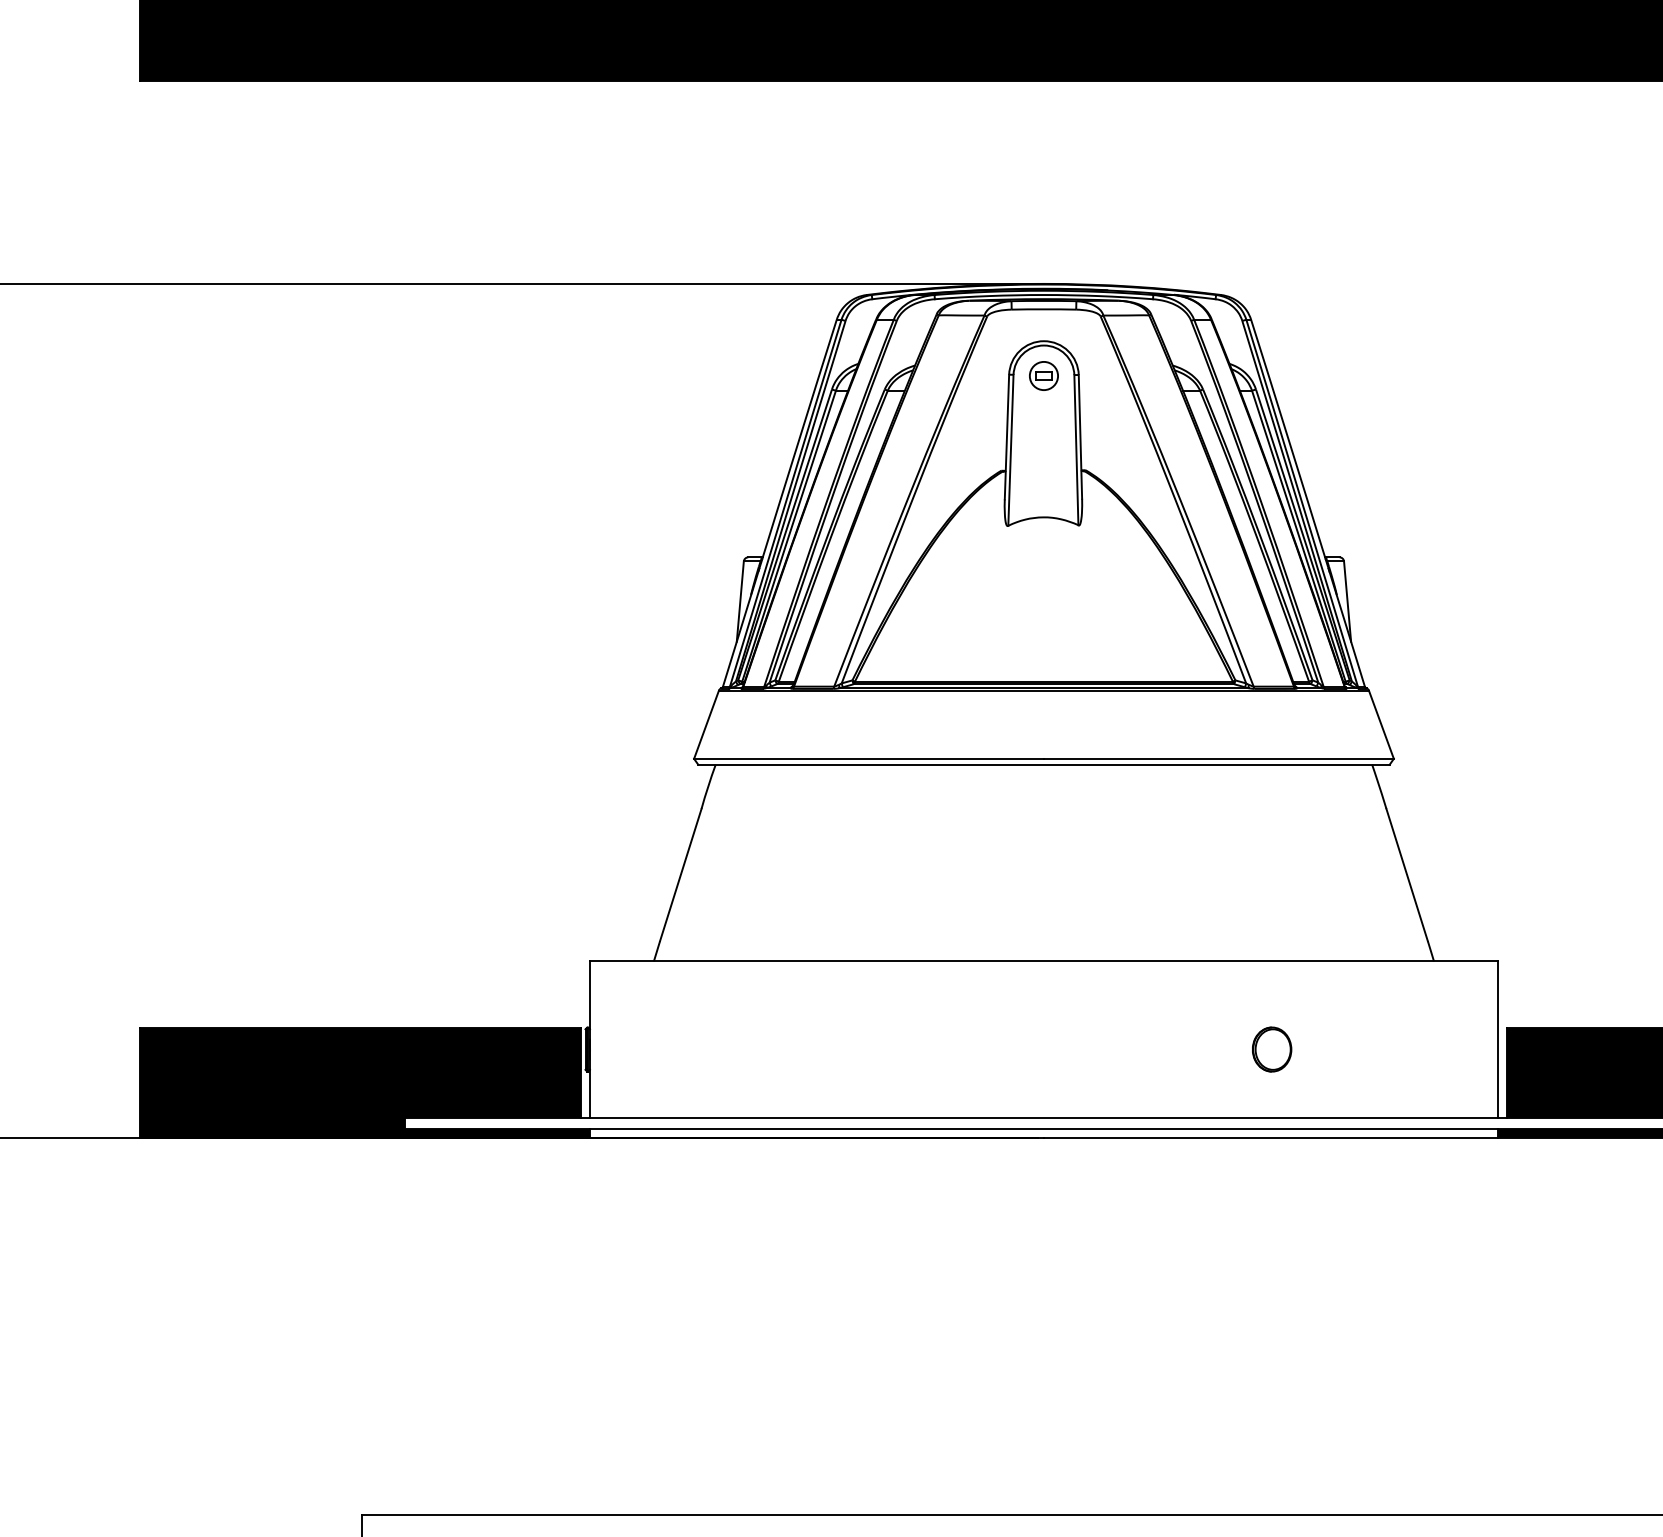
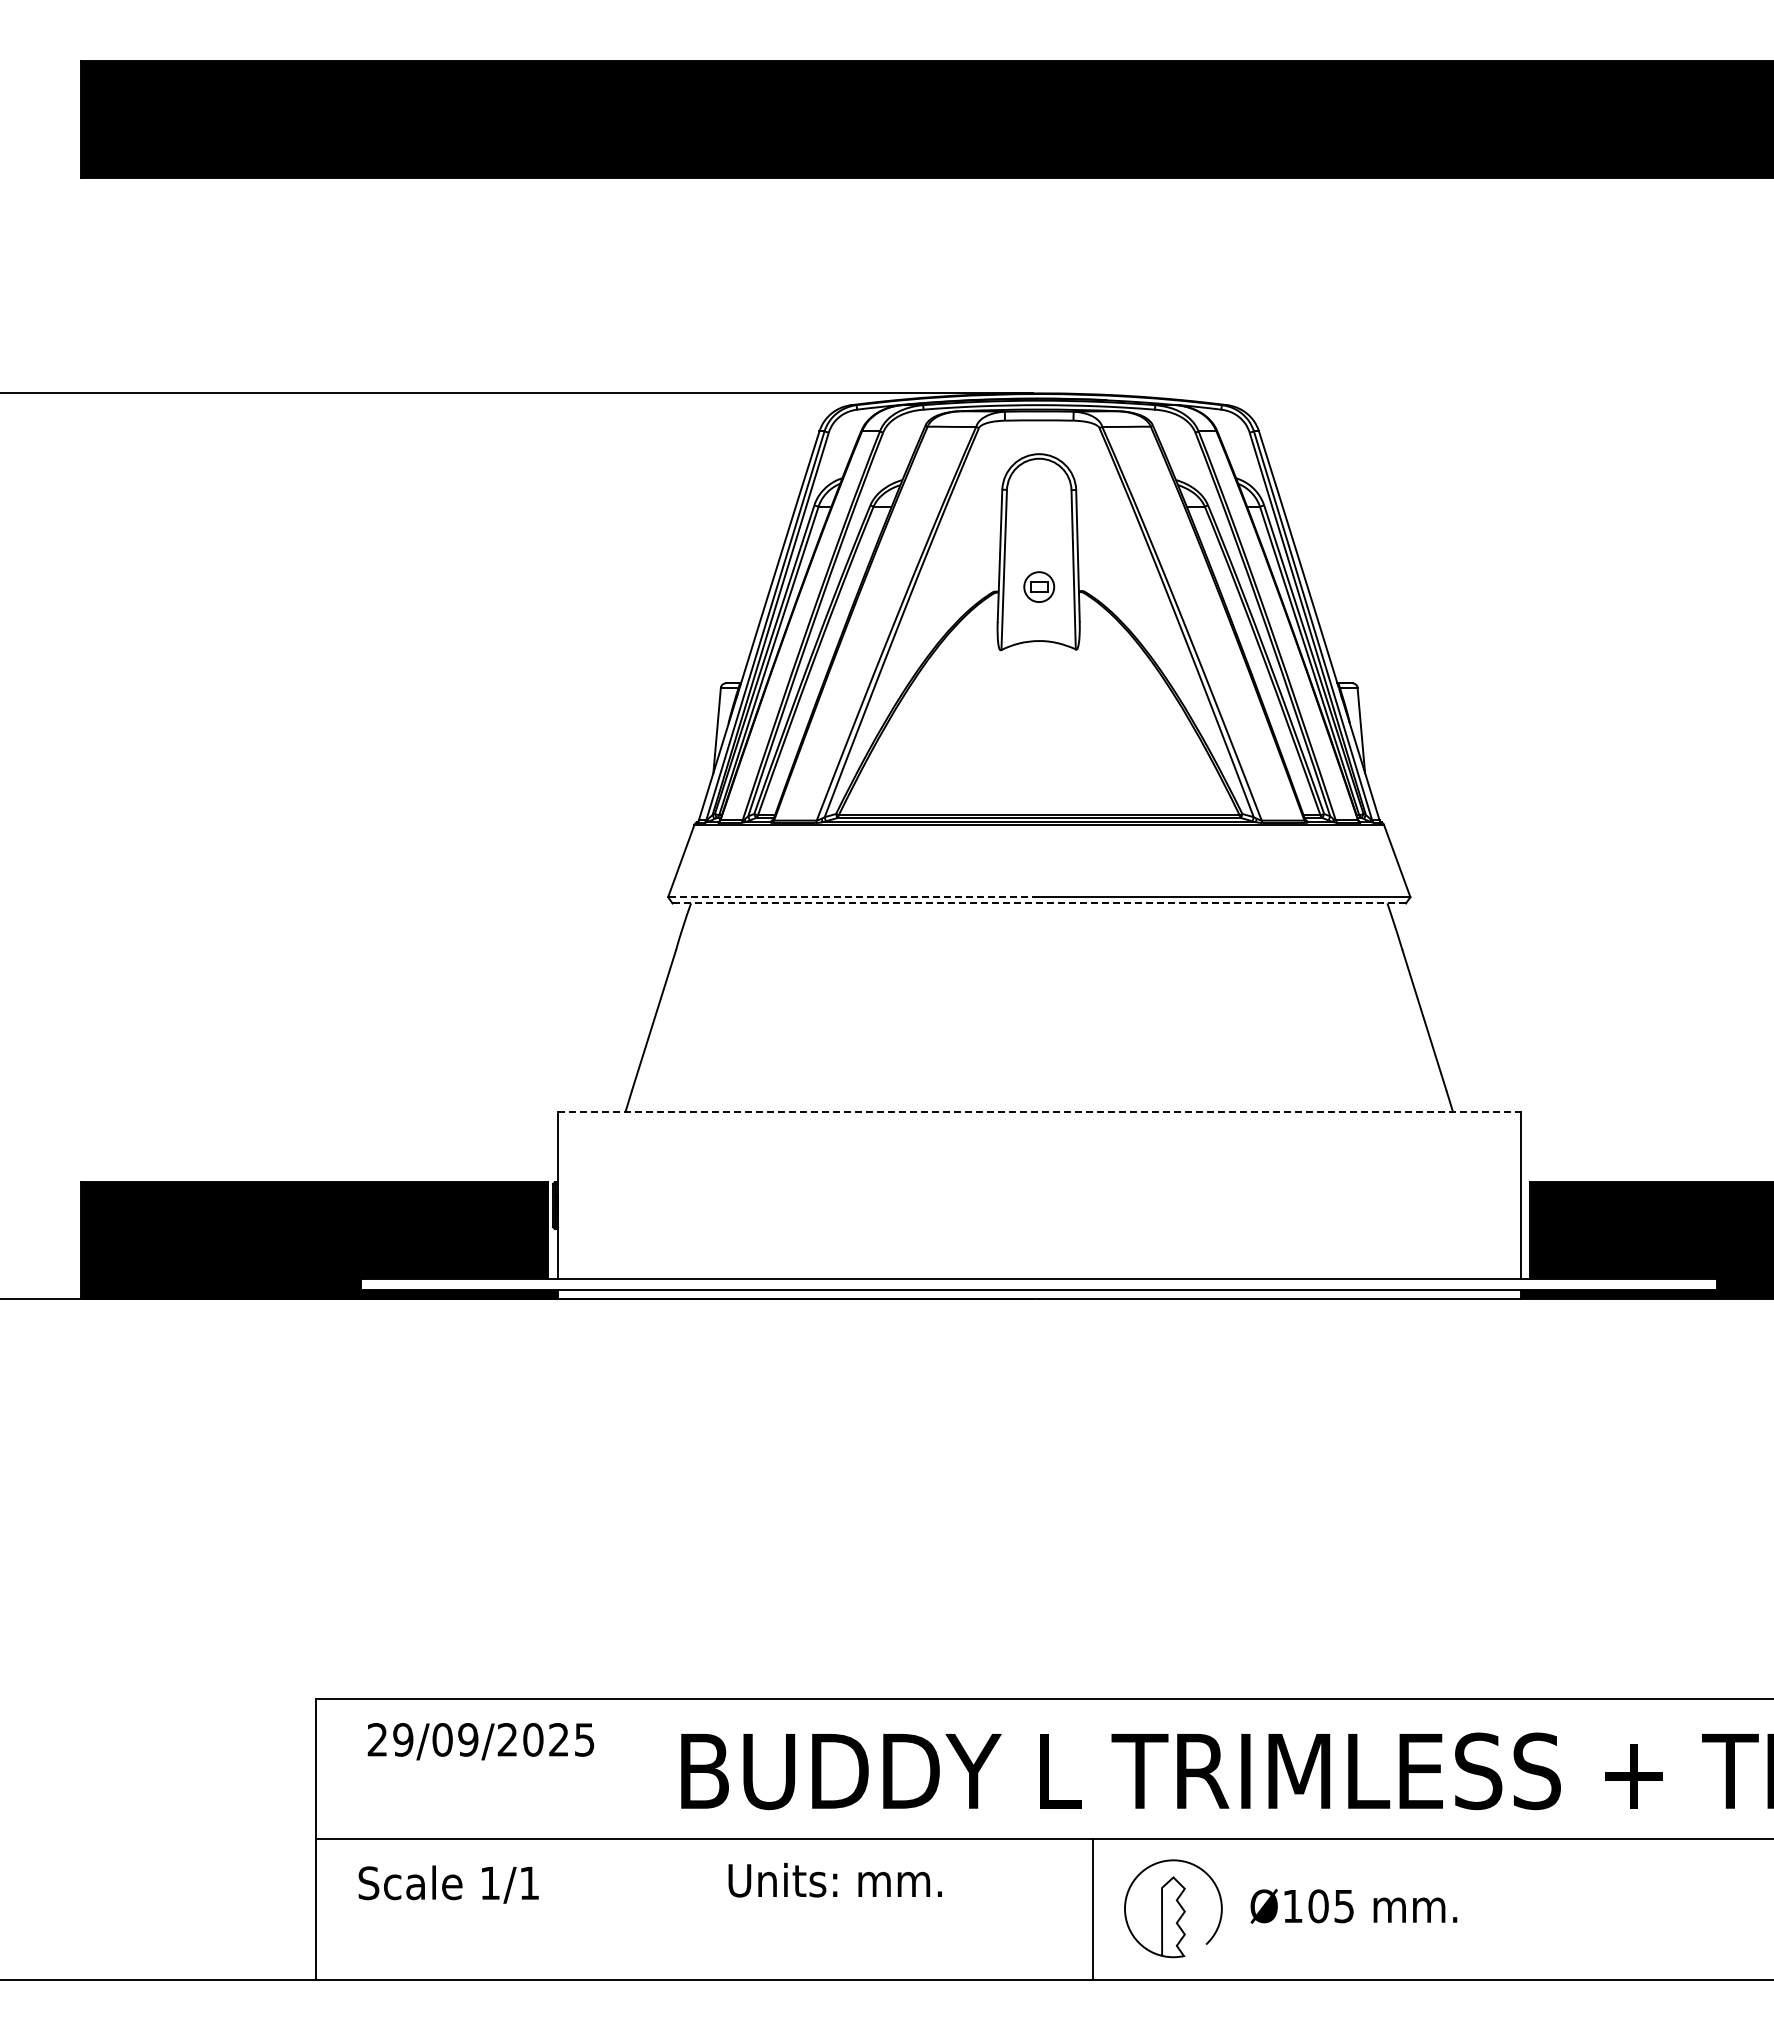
part: (1044, 375) -> (1039, 586), moved
line: (868, 759) -> (853, 897), solid -> dashed
line: (1044, 764) -> (1039, 903), solid -> dashed
line: (1044, 961) -> (1039, 1112), solid -> dashed
part: (1272, 1049) -> (1281, 1205), removed

